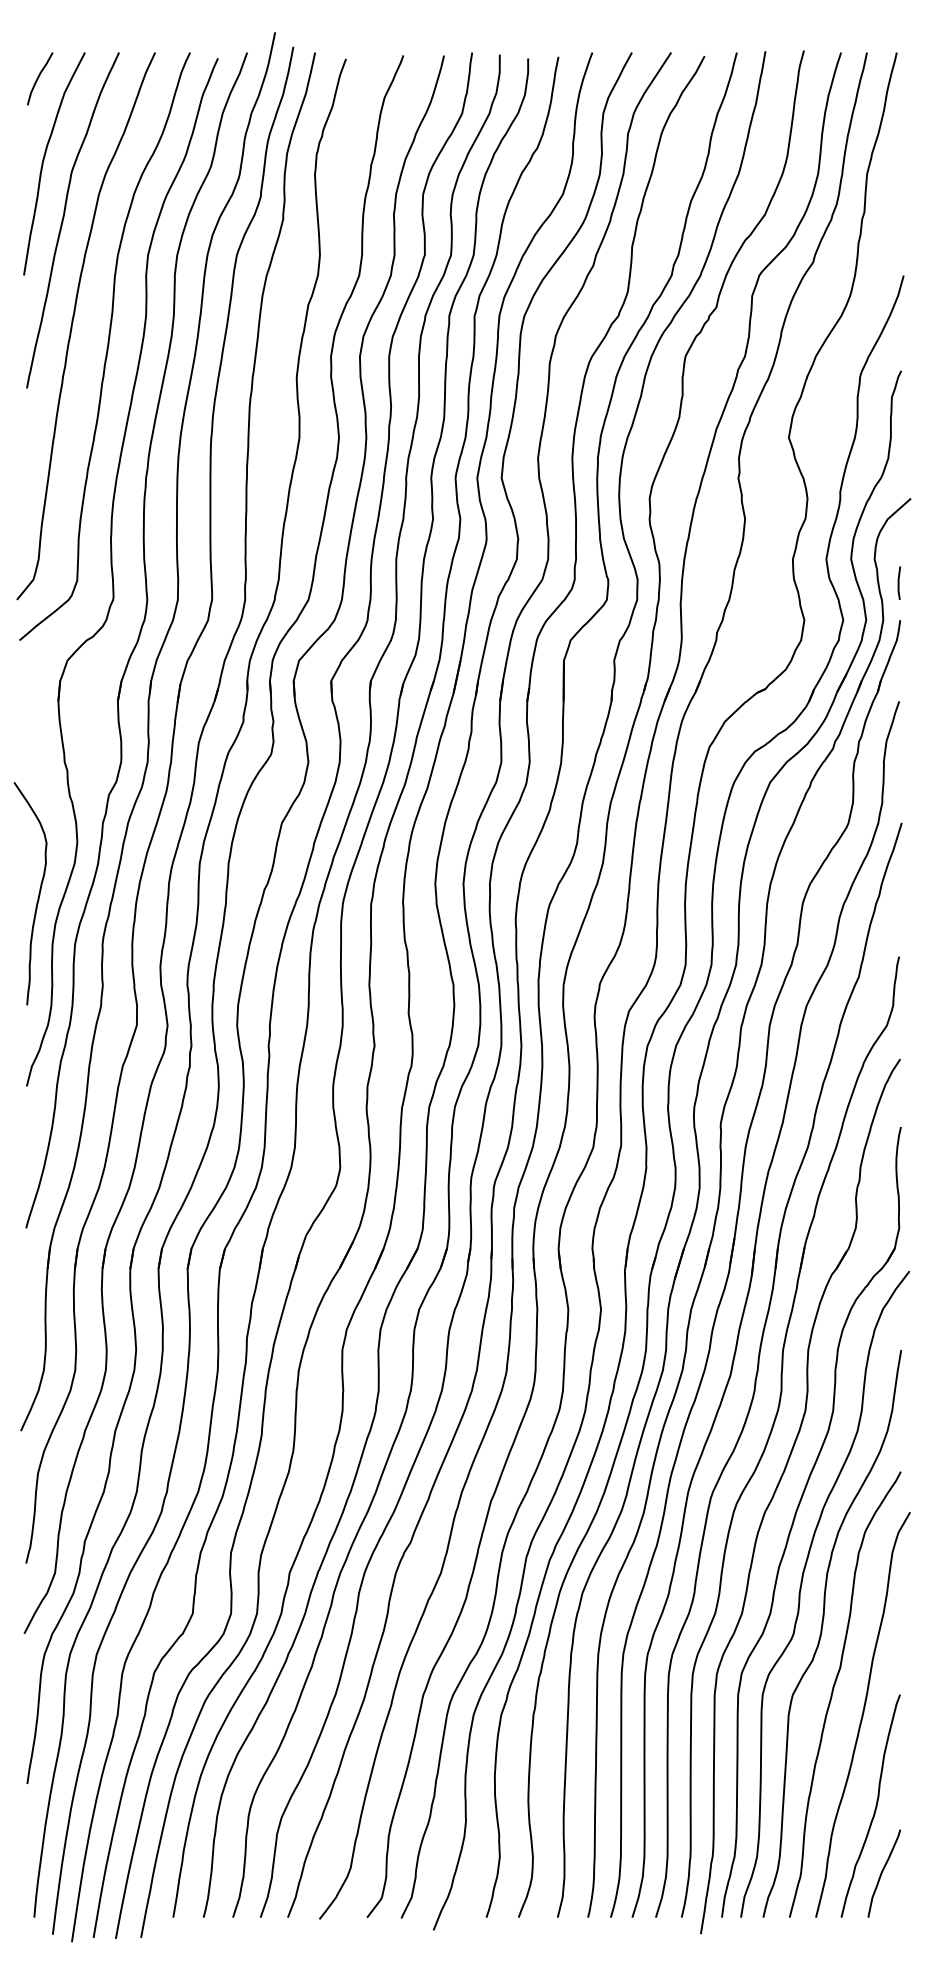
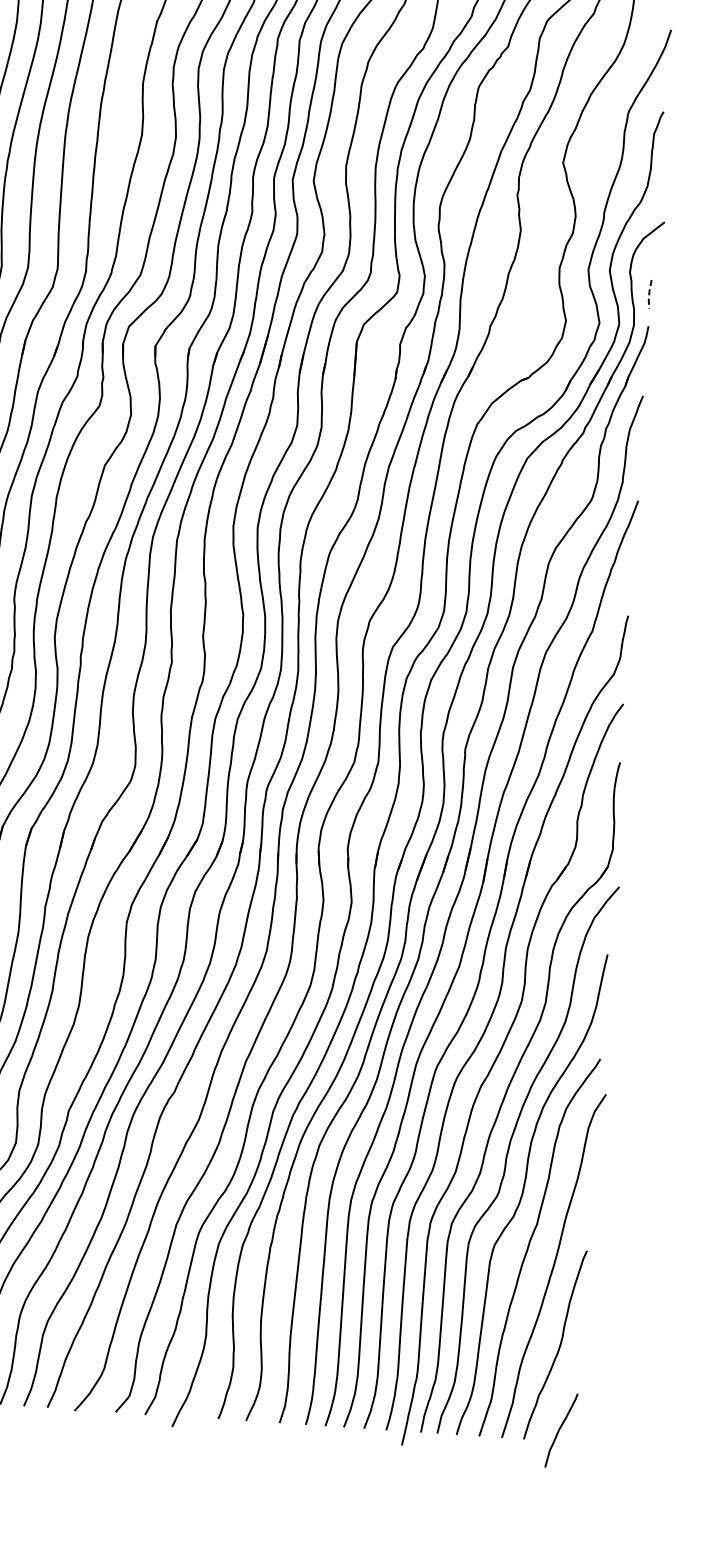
line: (898, 583) -> (649, 294), solid -> dashed
curve: (882, 1873) -> (559, 1430), moved

